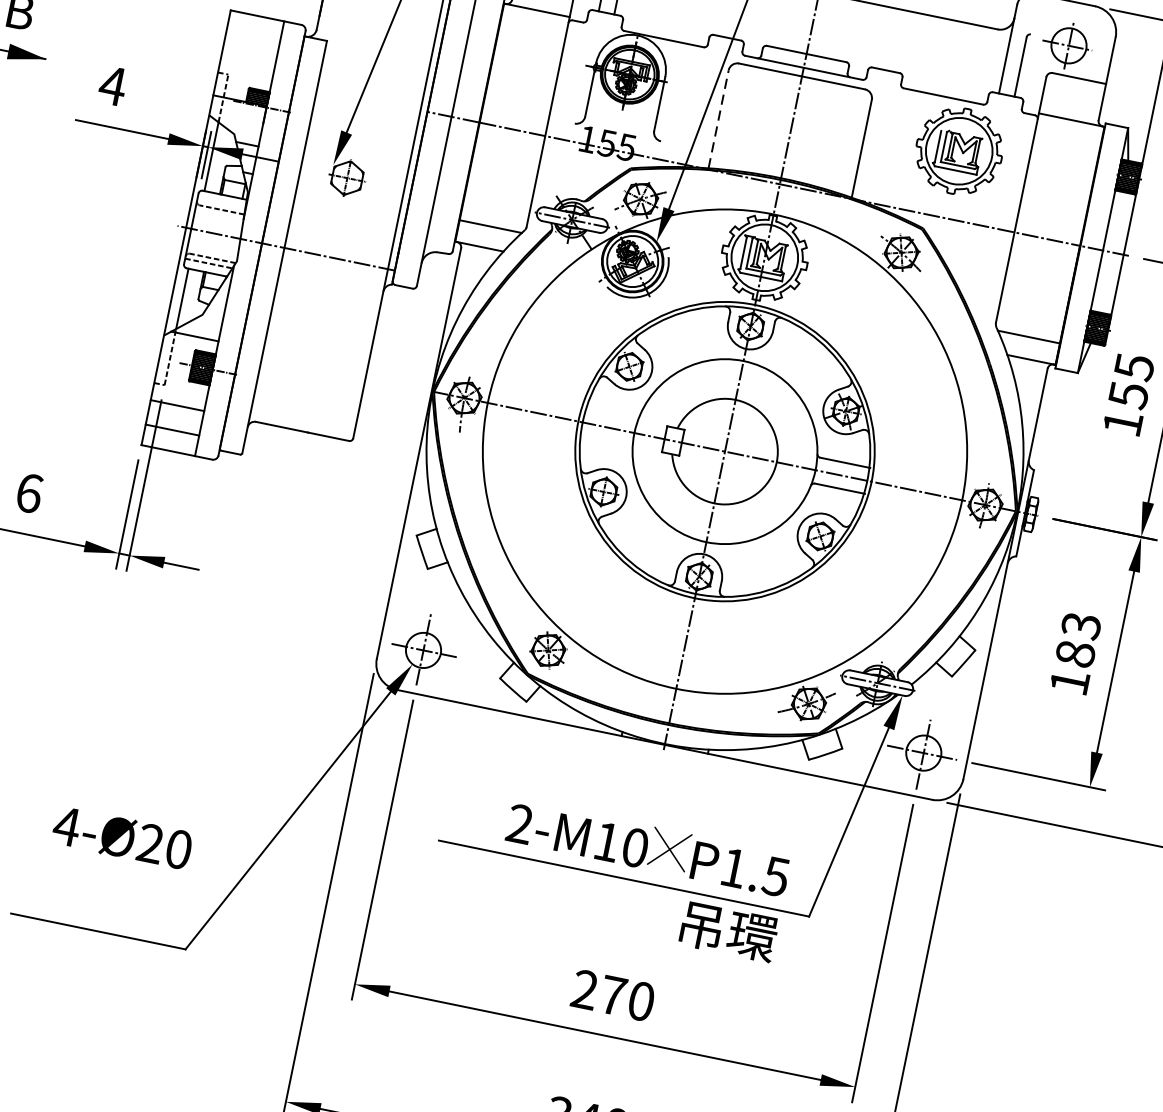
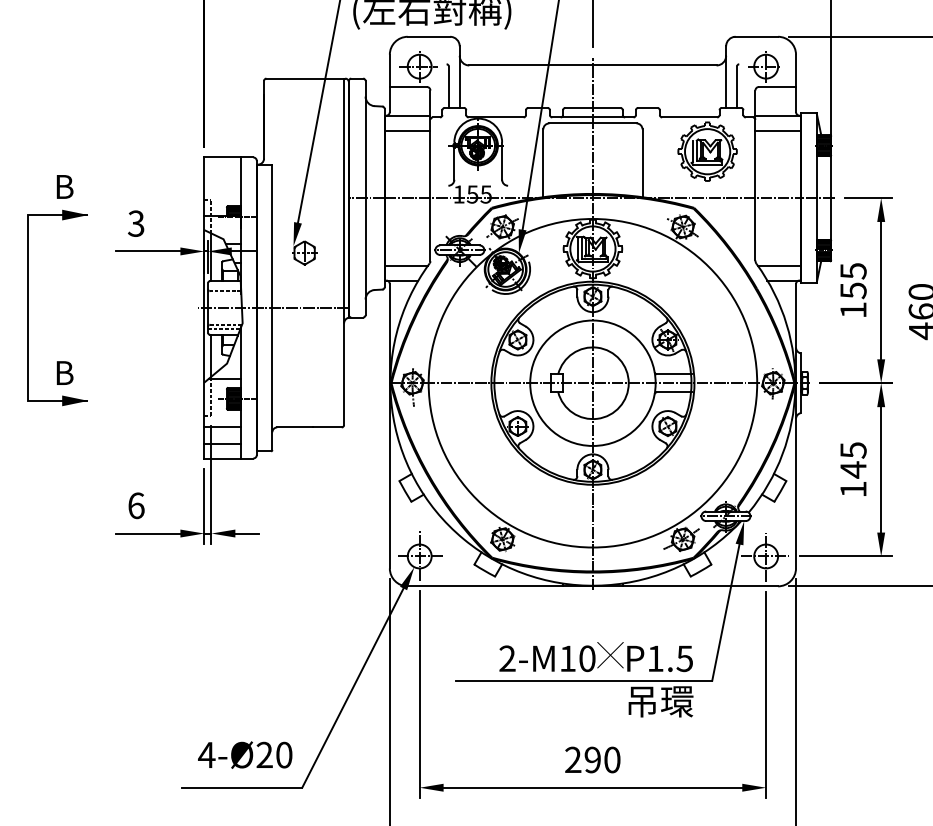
line: (532, 31) -> (407, 130), added
text: (113, 85) -> (136, 223), 4 -> 3
line: (718, 119) -> (543, 163), dashed -> solid
line: (1066, 141) -> (777, 130), added
text: (1078, 640) -> (853, 460), 183 -> 145
text: (123, 837) -> (245, 754), moved
text: (612, 994) -> (592, 759), 270 -> 290

